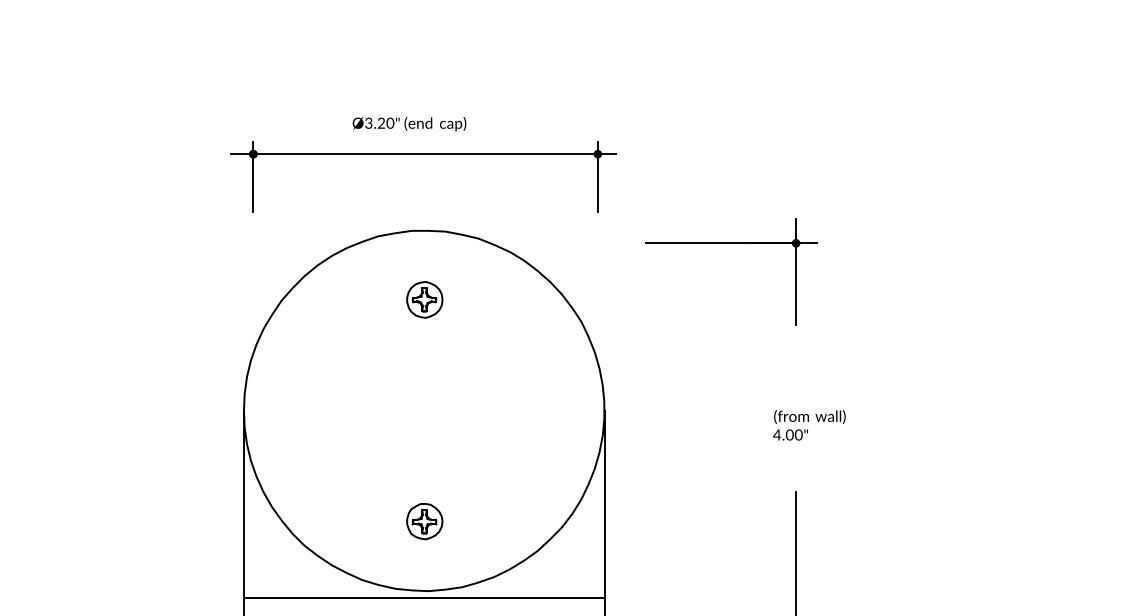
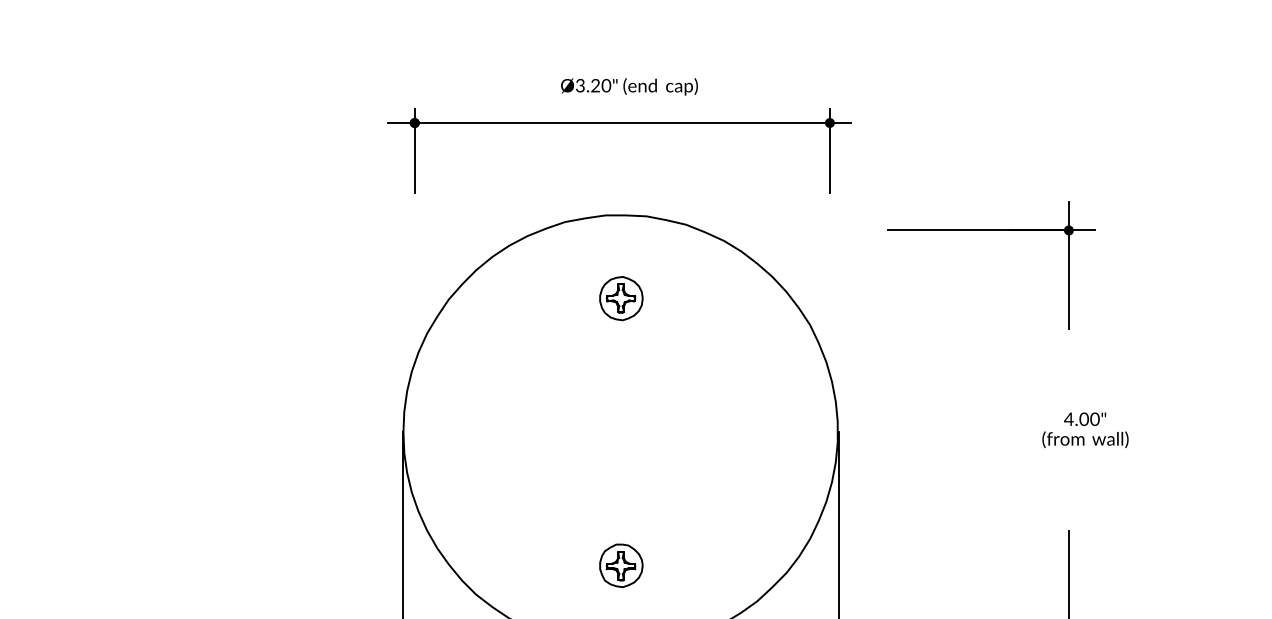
text: (409, 124) -> (629, 87), moved
text: (790, 434) -> (1084, 418), moved

